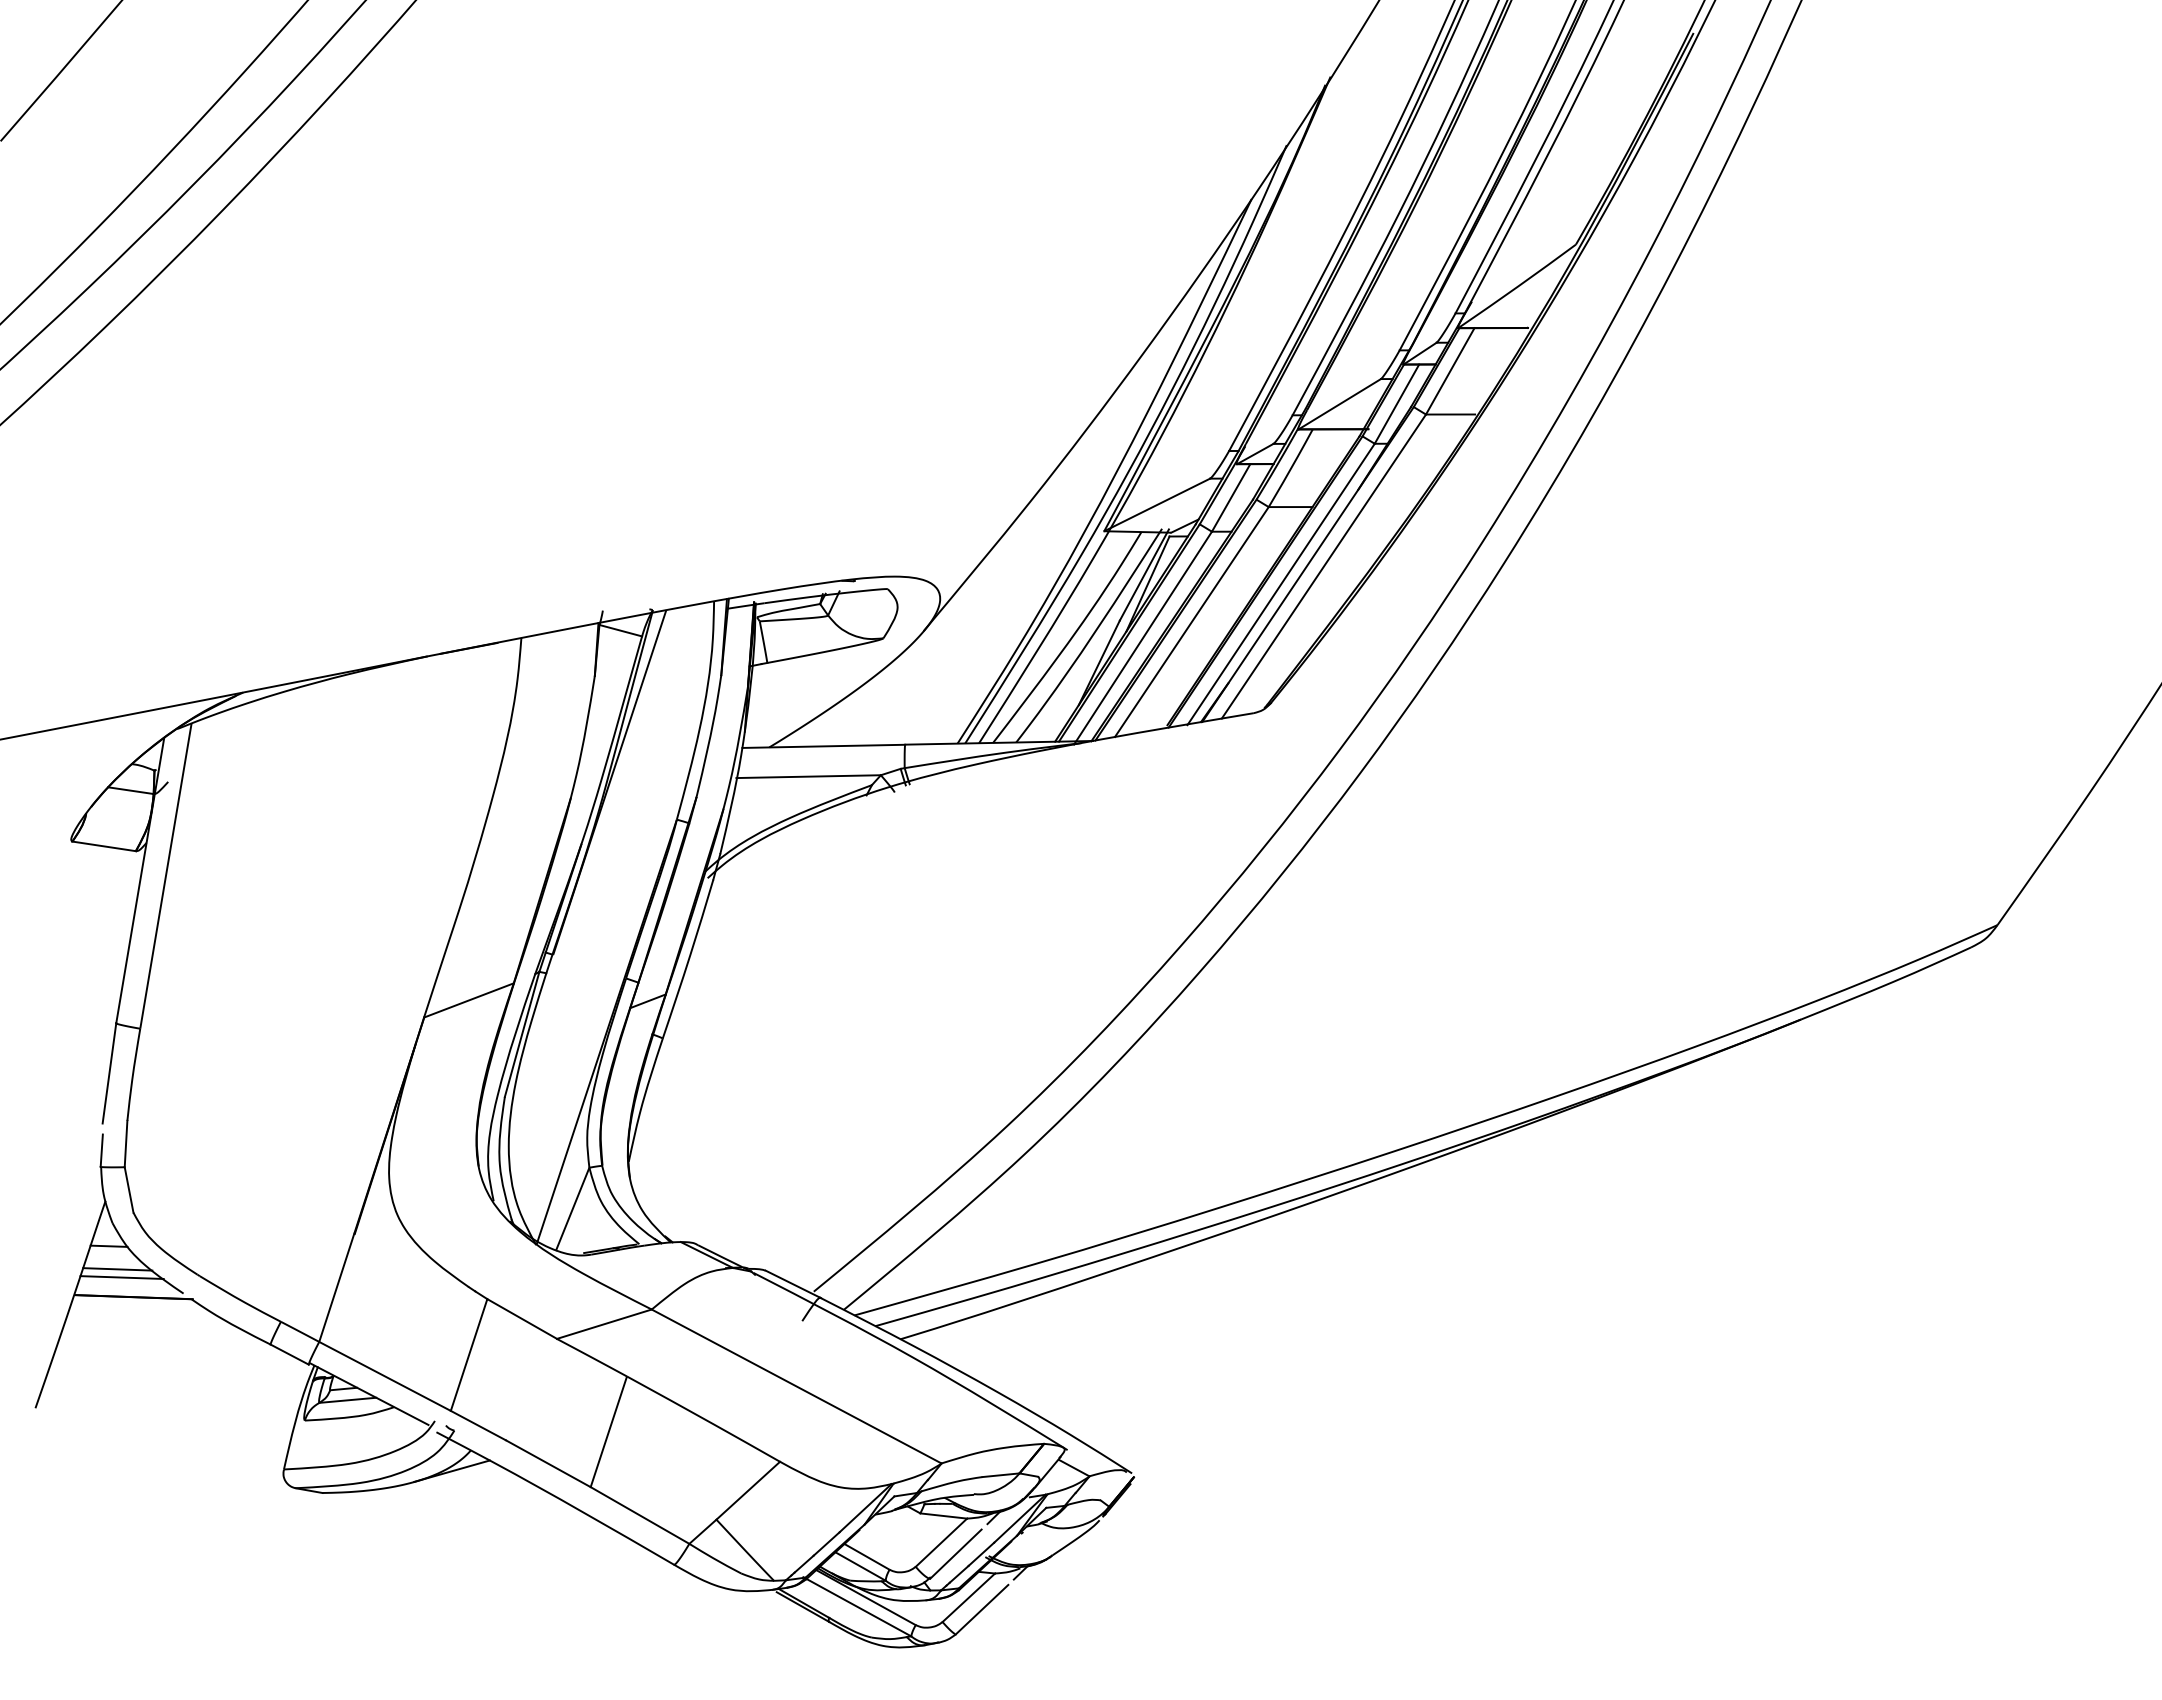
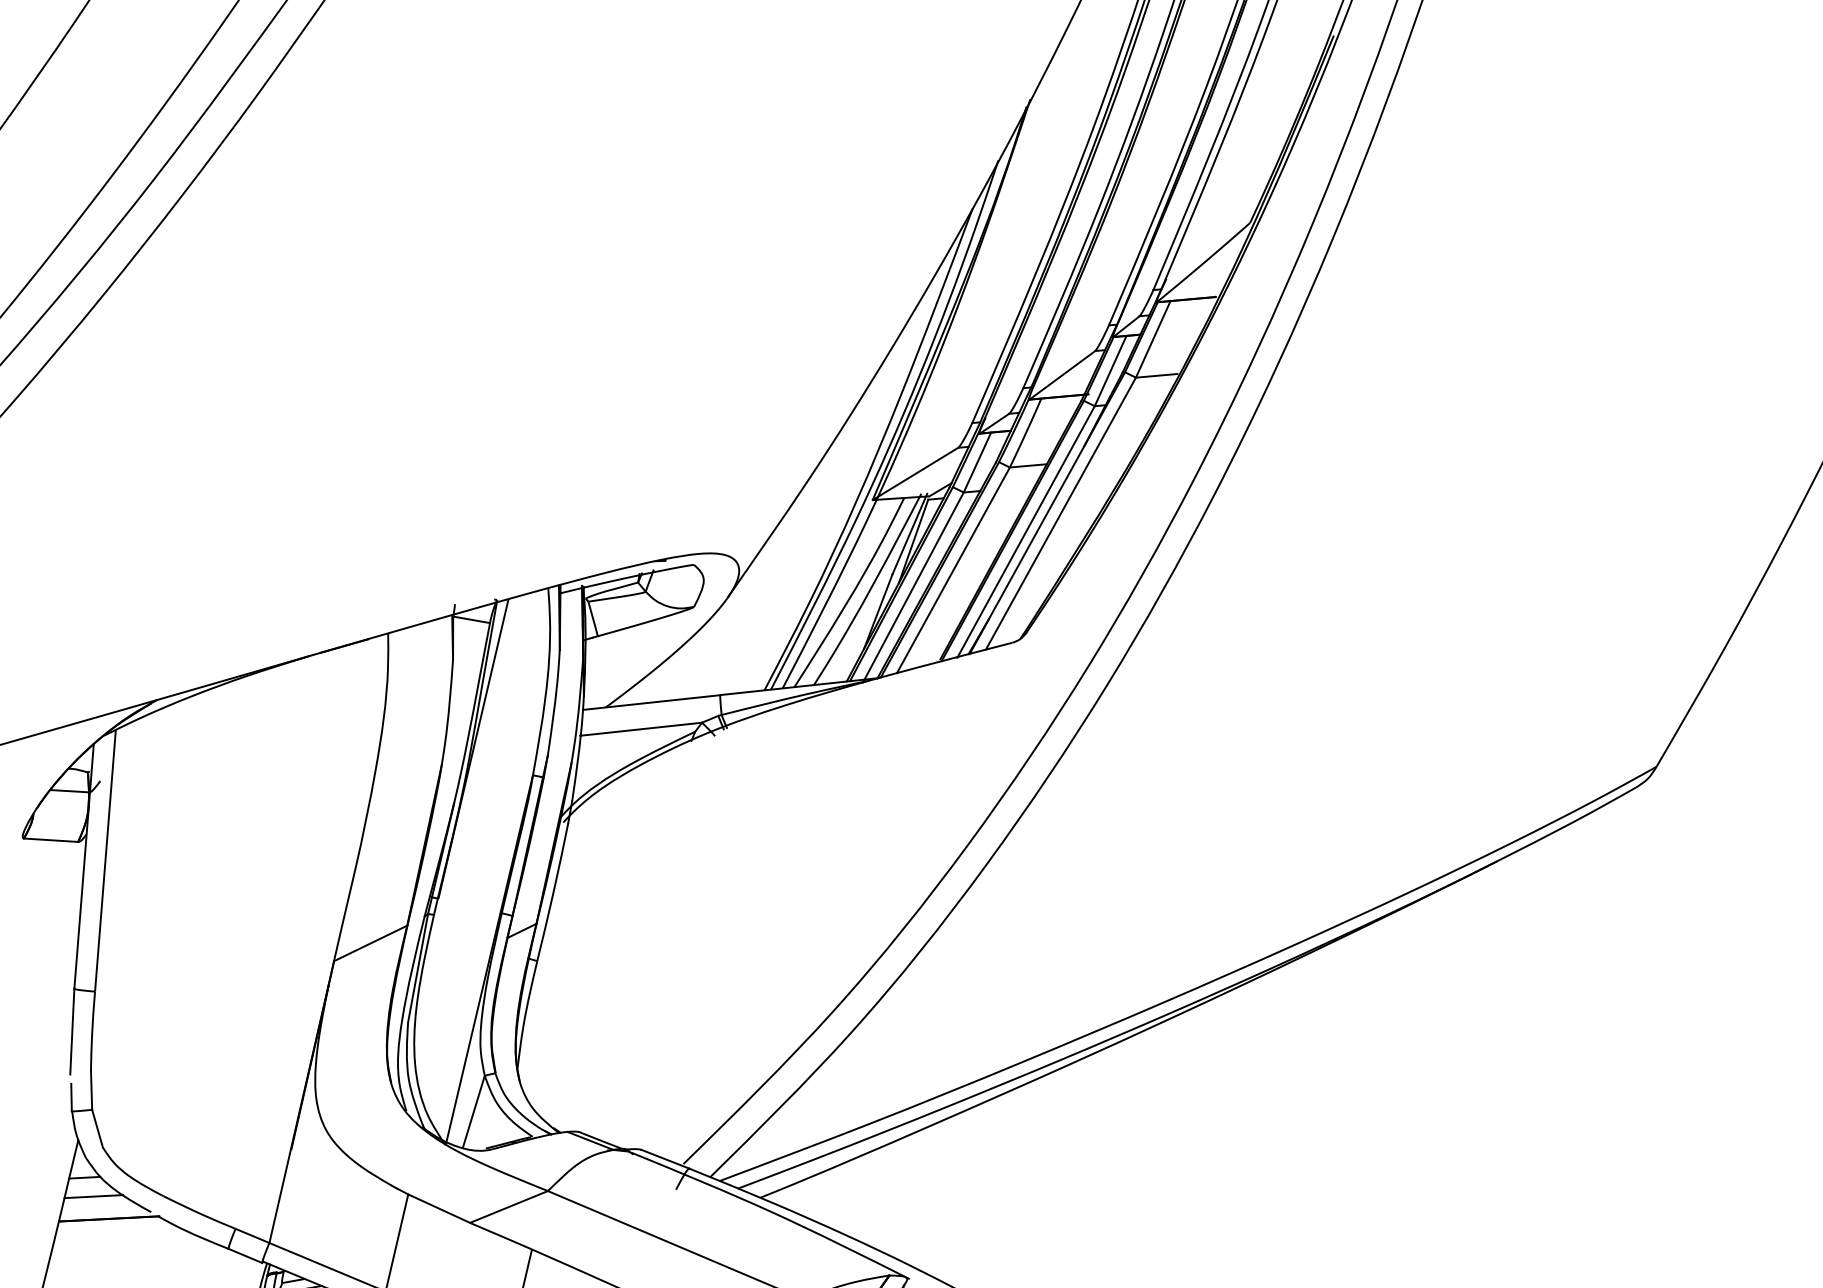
line: (121, 1277) -> (97, 1203), removed

